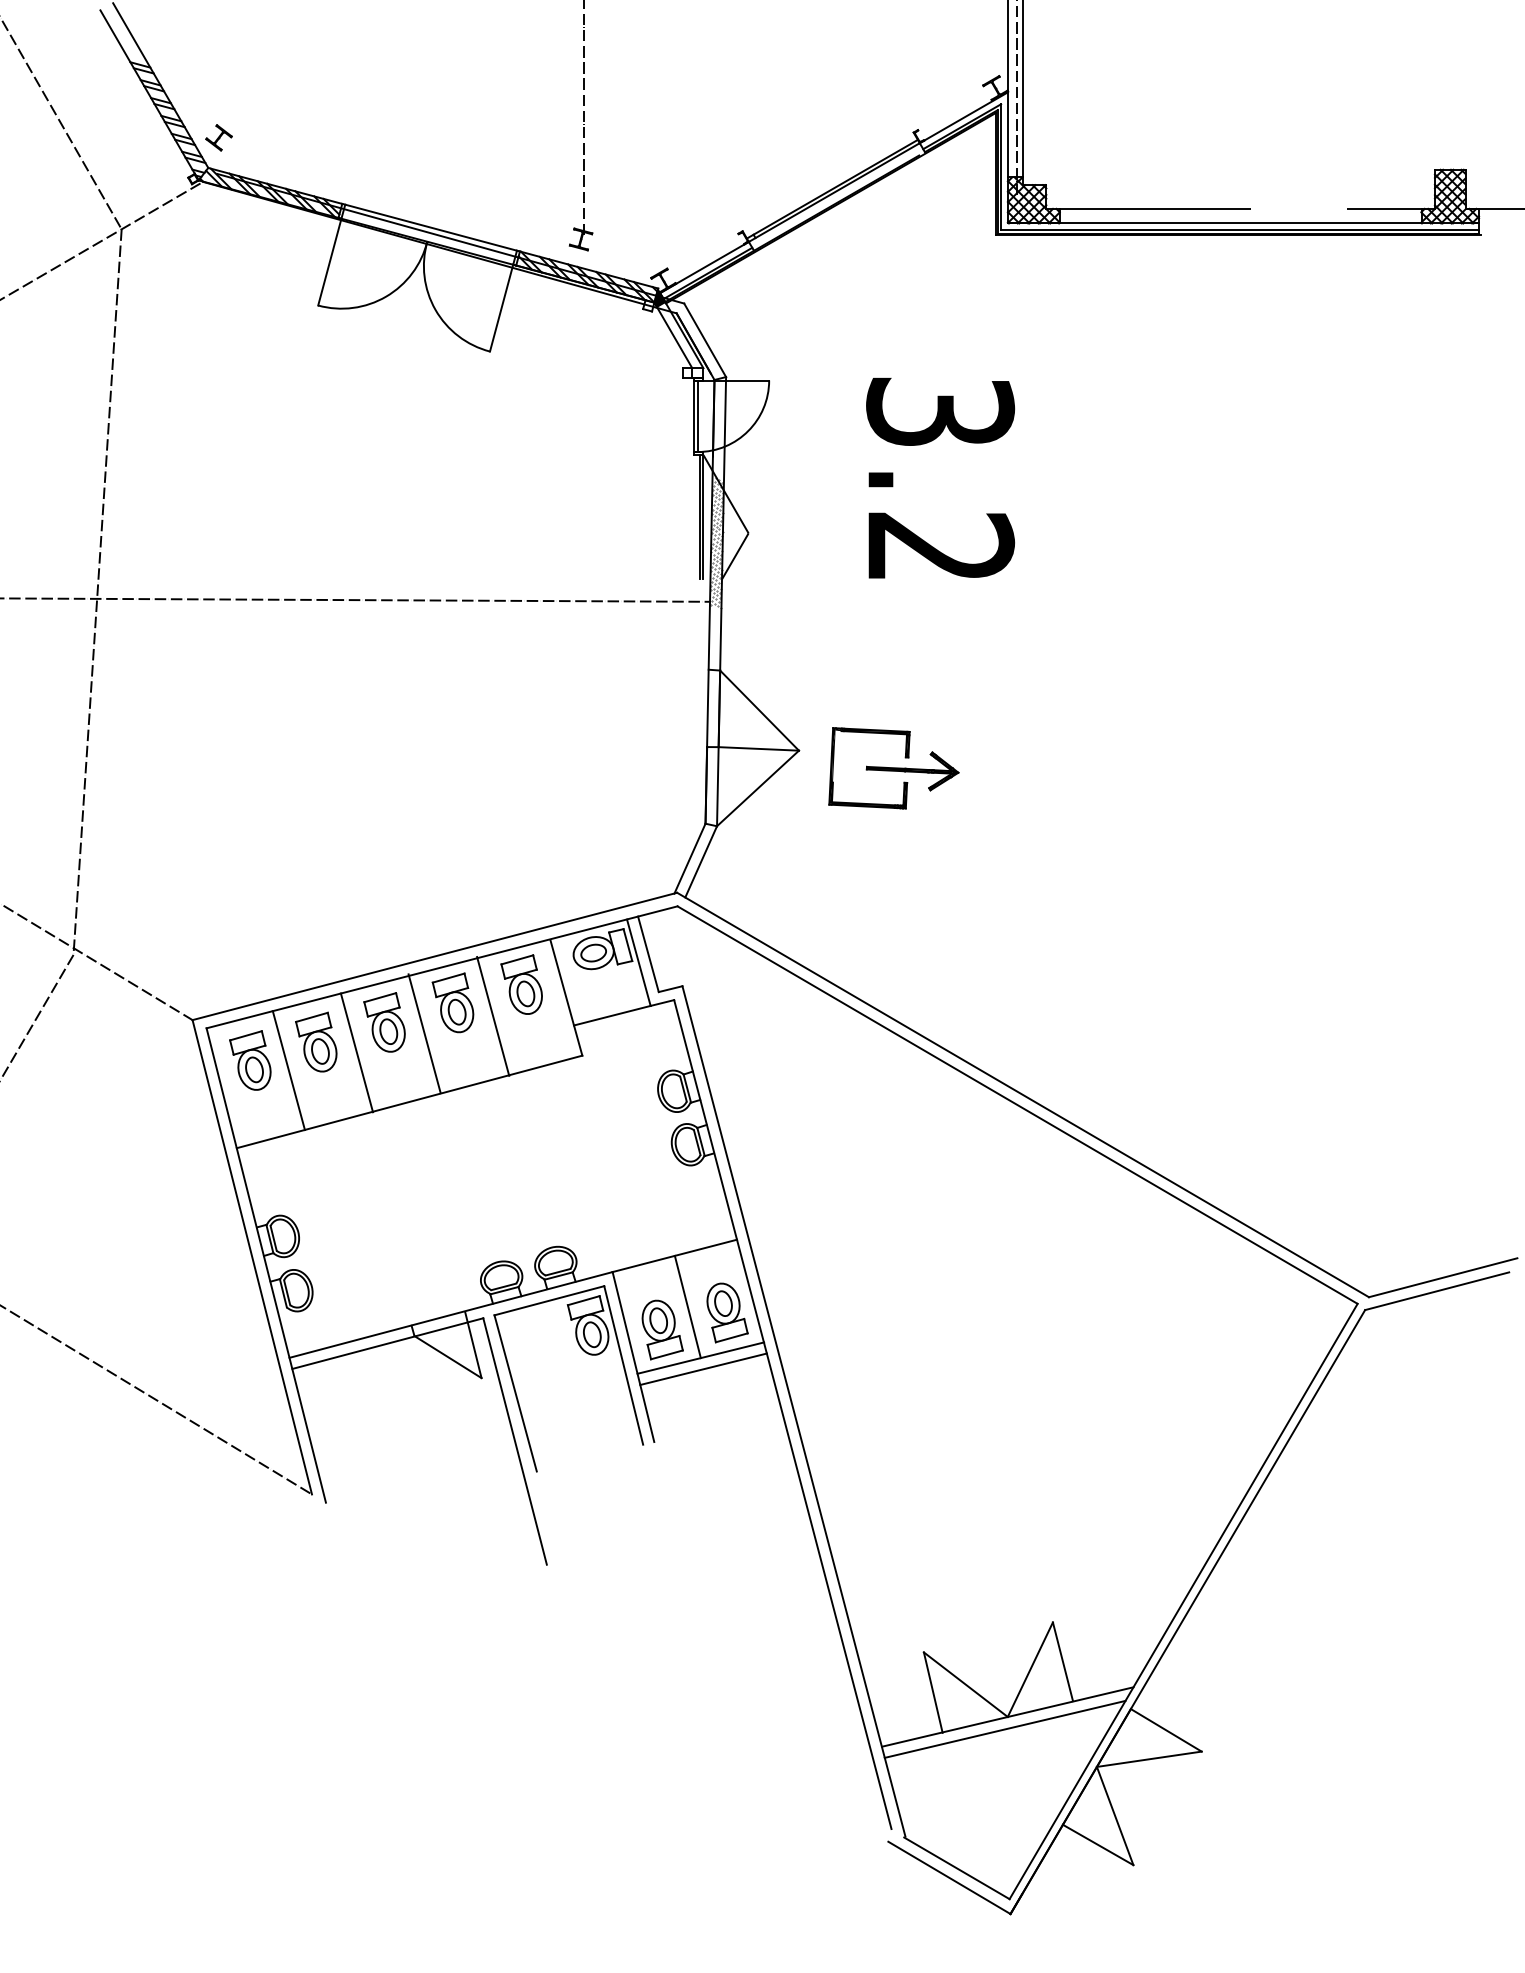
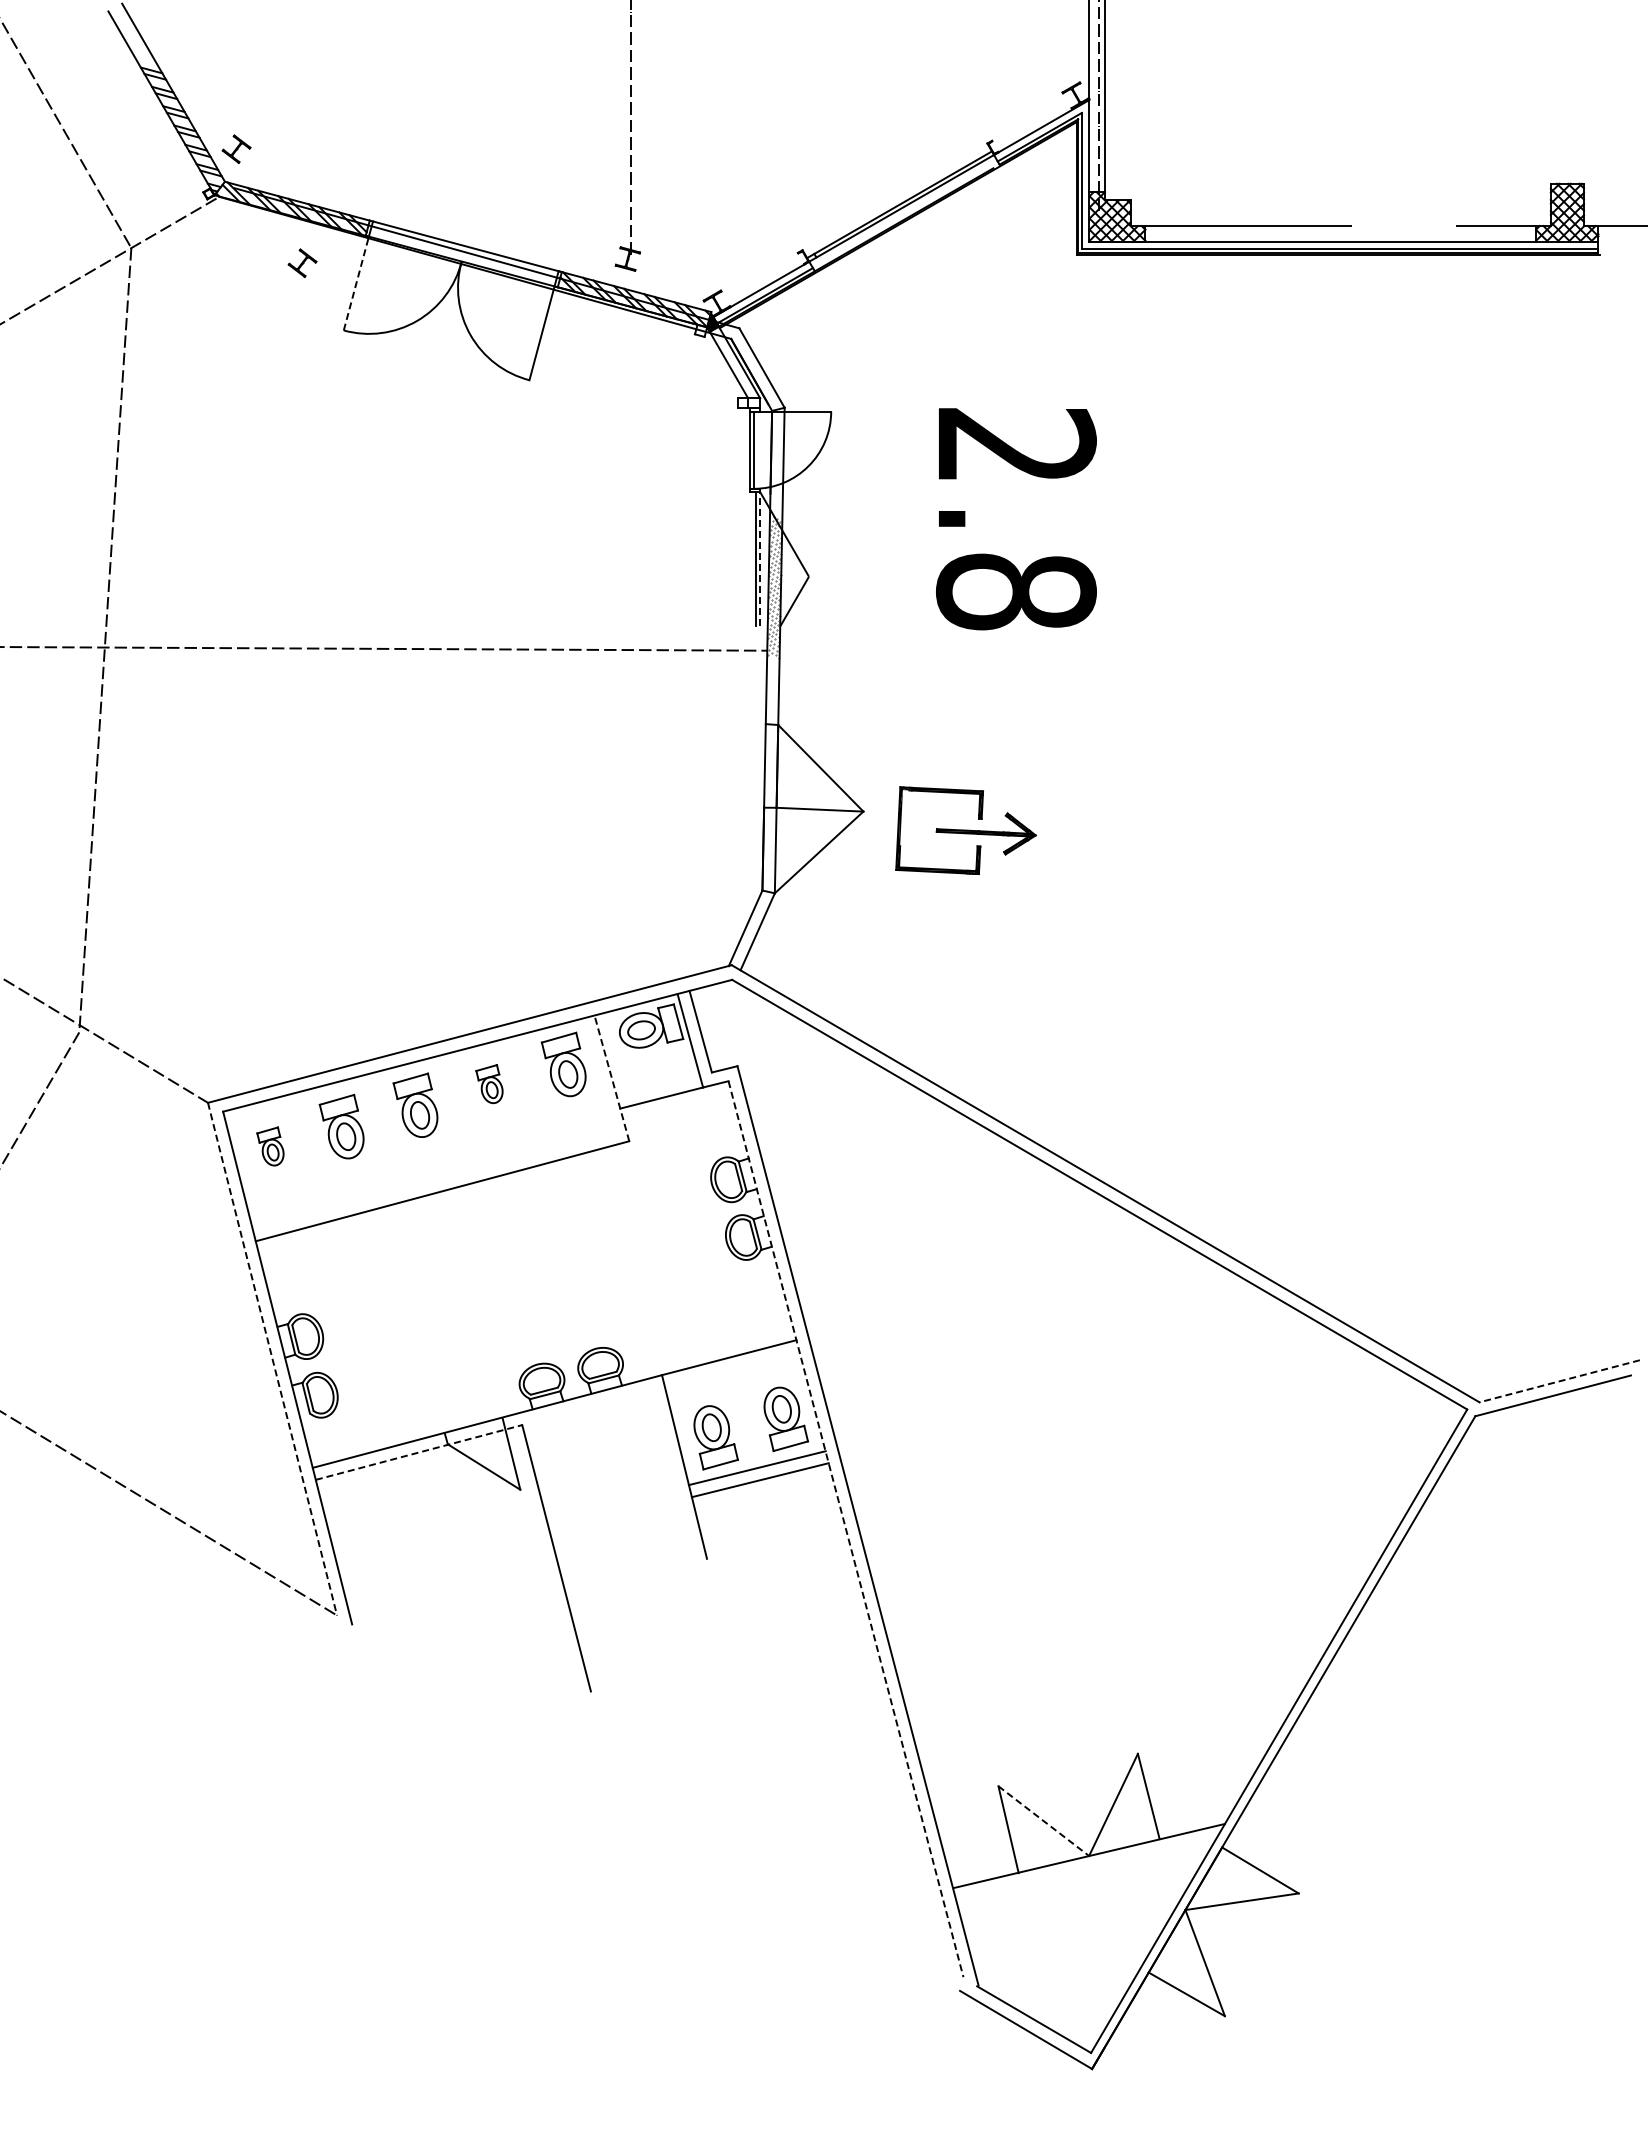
part: (280, 242) -> (302, 262), added
line: (329, 262) -> (356, 283), solid -> dashed
text: (940, 480) -> (1016, 519), 3.2 -> 2.8
line: (703, 516) -> (760, 558), solid -> dashed
line: (566, 998) -> (612, 1079), solid -> dashed
part: (453, 1002) -> (489, 1083), size x0.6
line: (492, 1016) -> (532, 1098), removed
line: (424, 1033) -> (458, 1117), removed
line: (356, 1053) -> (385, 1138), removed
part: (250, 1060) -> (270, 1146), size x0.6
line: (288, 1070) -> (311, 1157), removed
line: (252, 1257) -> (272, 1359), solid -> dashed
line: (1442, 1277) -> (1559, 1381), solid -> dashed
line: (688, 1306) -> (743, 1412), removed
line: (388, 1343) -> (419, 1452), solid -> dashed
part: (585, 1352) -> (632, 1462), removed
line: (783, 1414) -> (846, 1529), solid -> dashed
line: (966, 1685) -> (1044, 1821), solid -> dashed
line: (1005, 1729) -> (1086, 1869), removed

